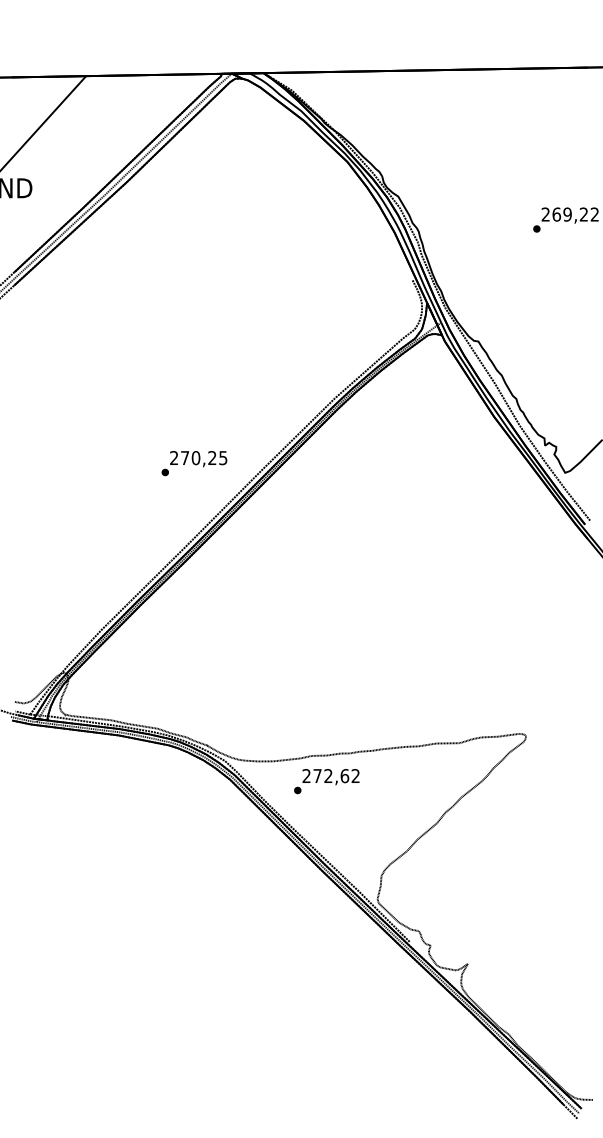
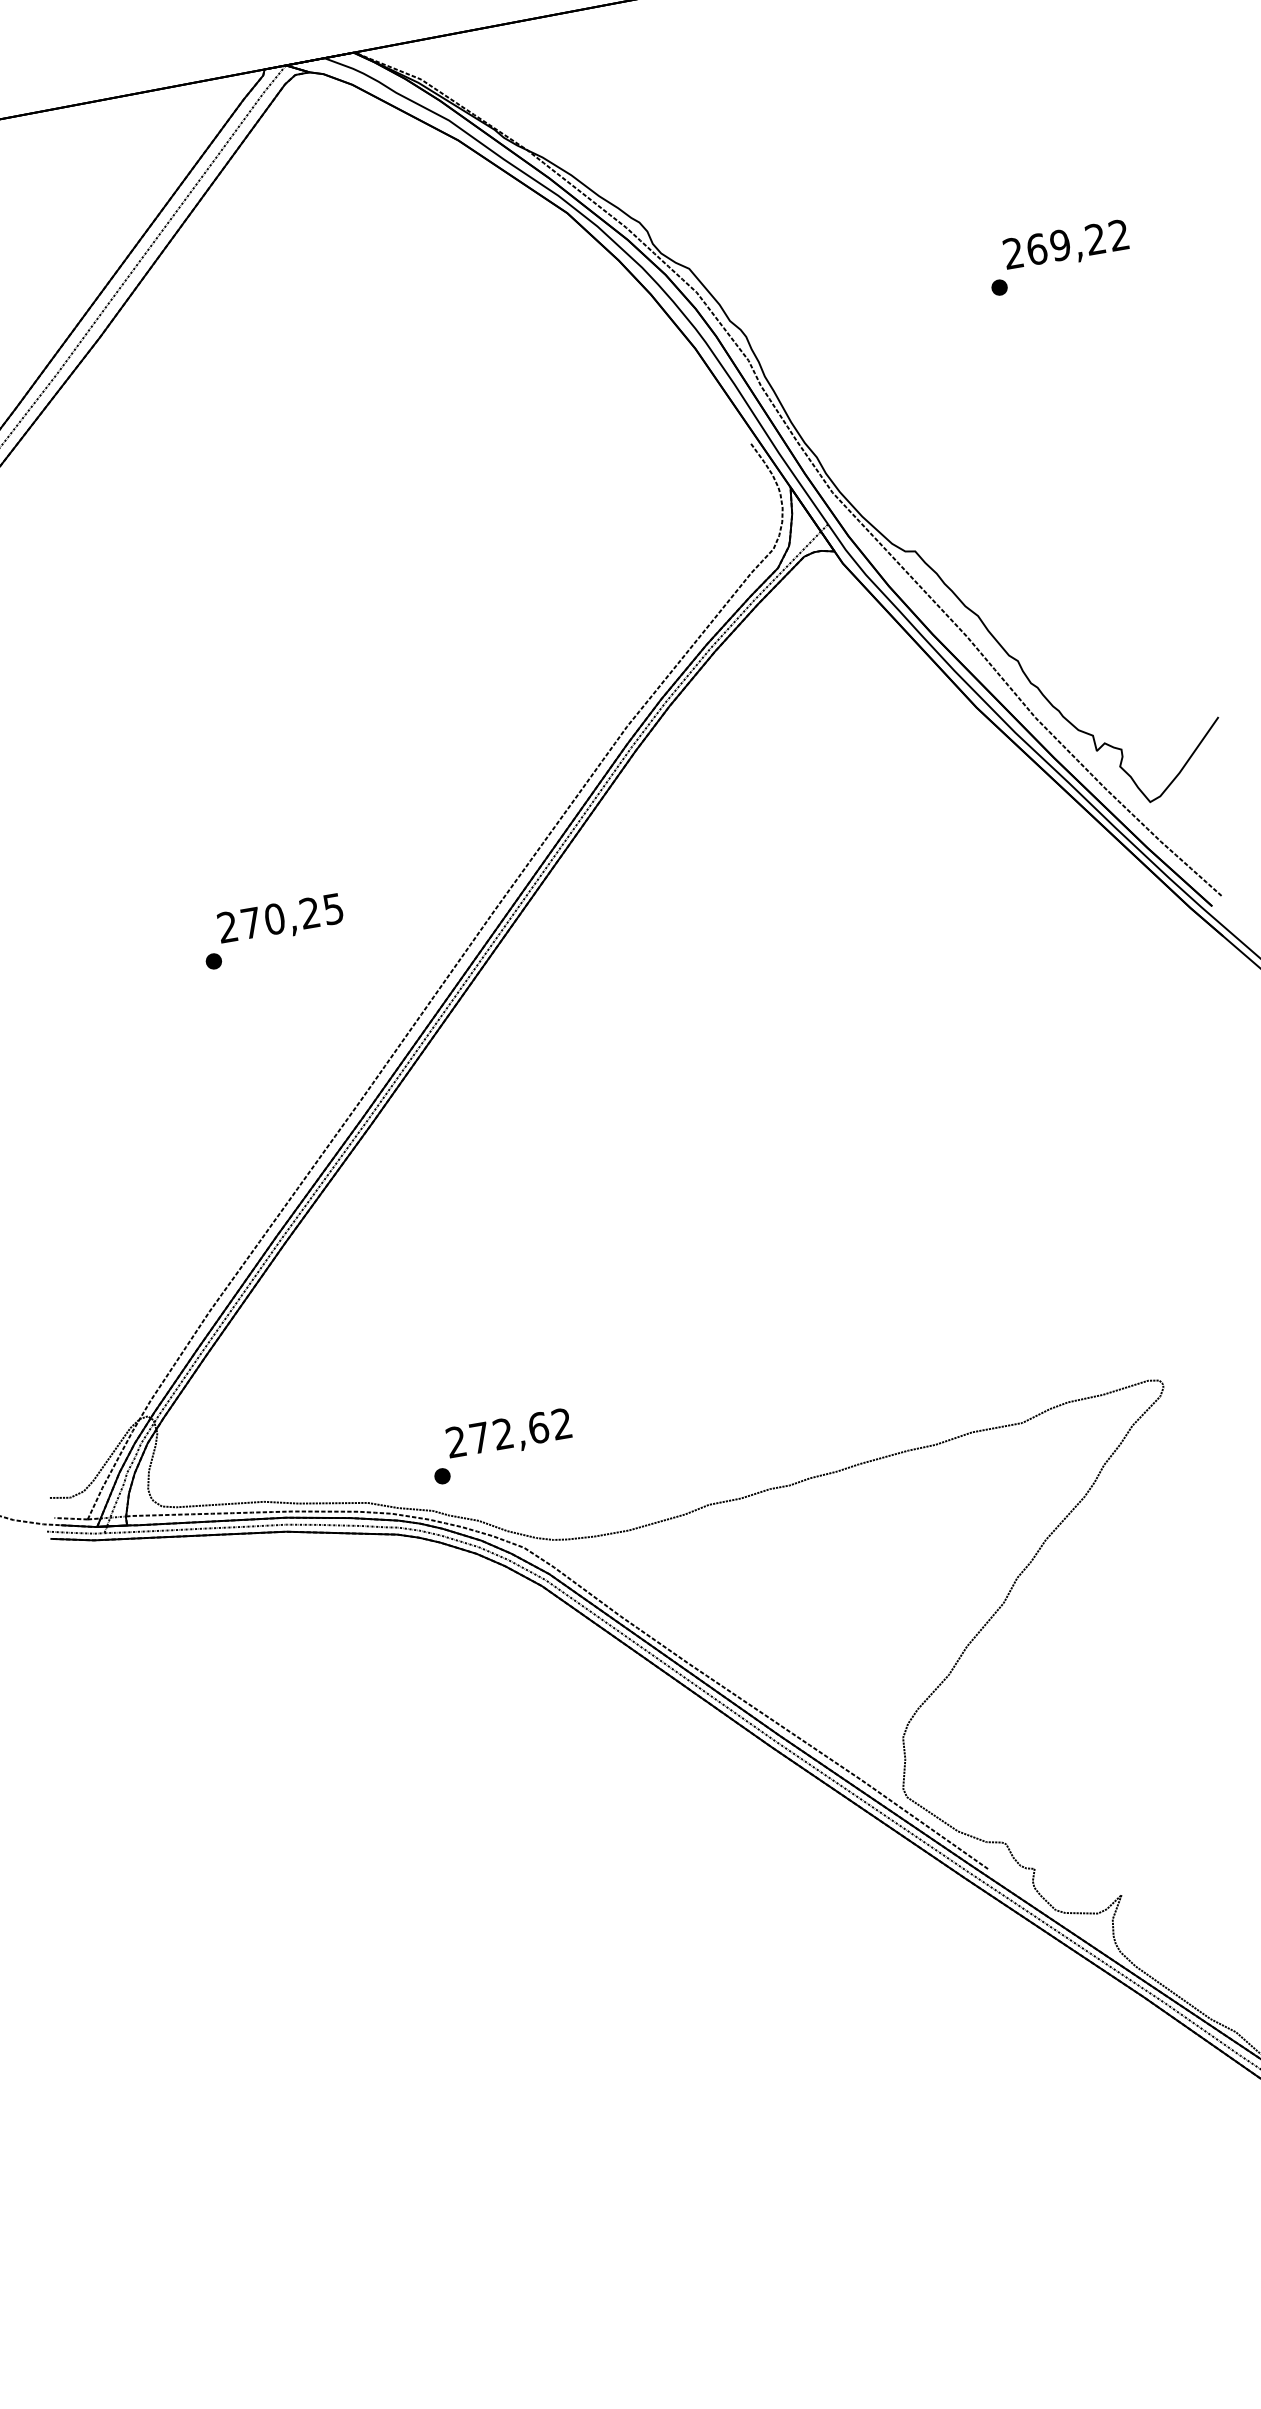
text: (194, 463) -> (273, 931), moved
text: (326, 781) -> (501, 1446), moved

